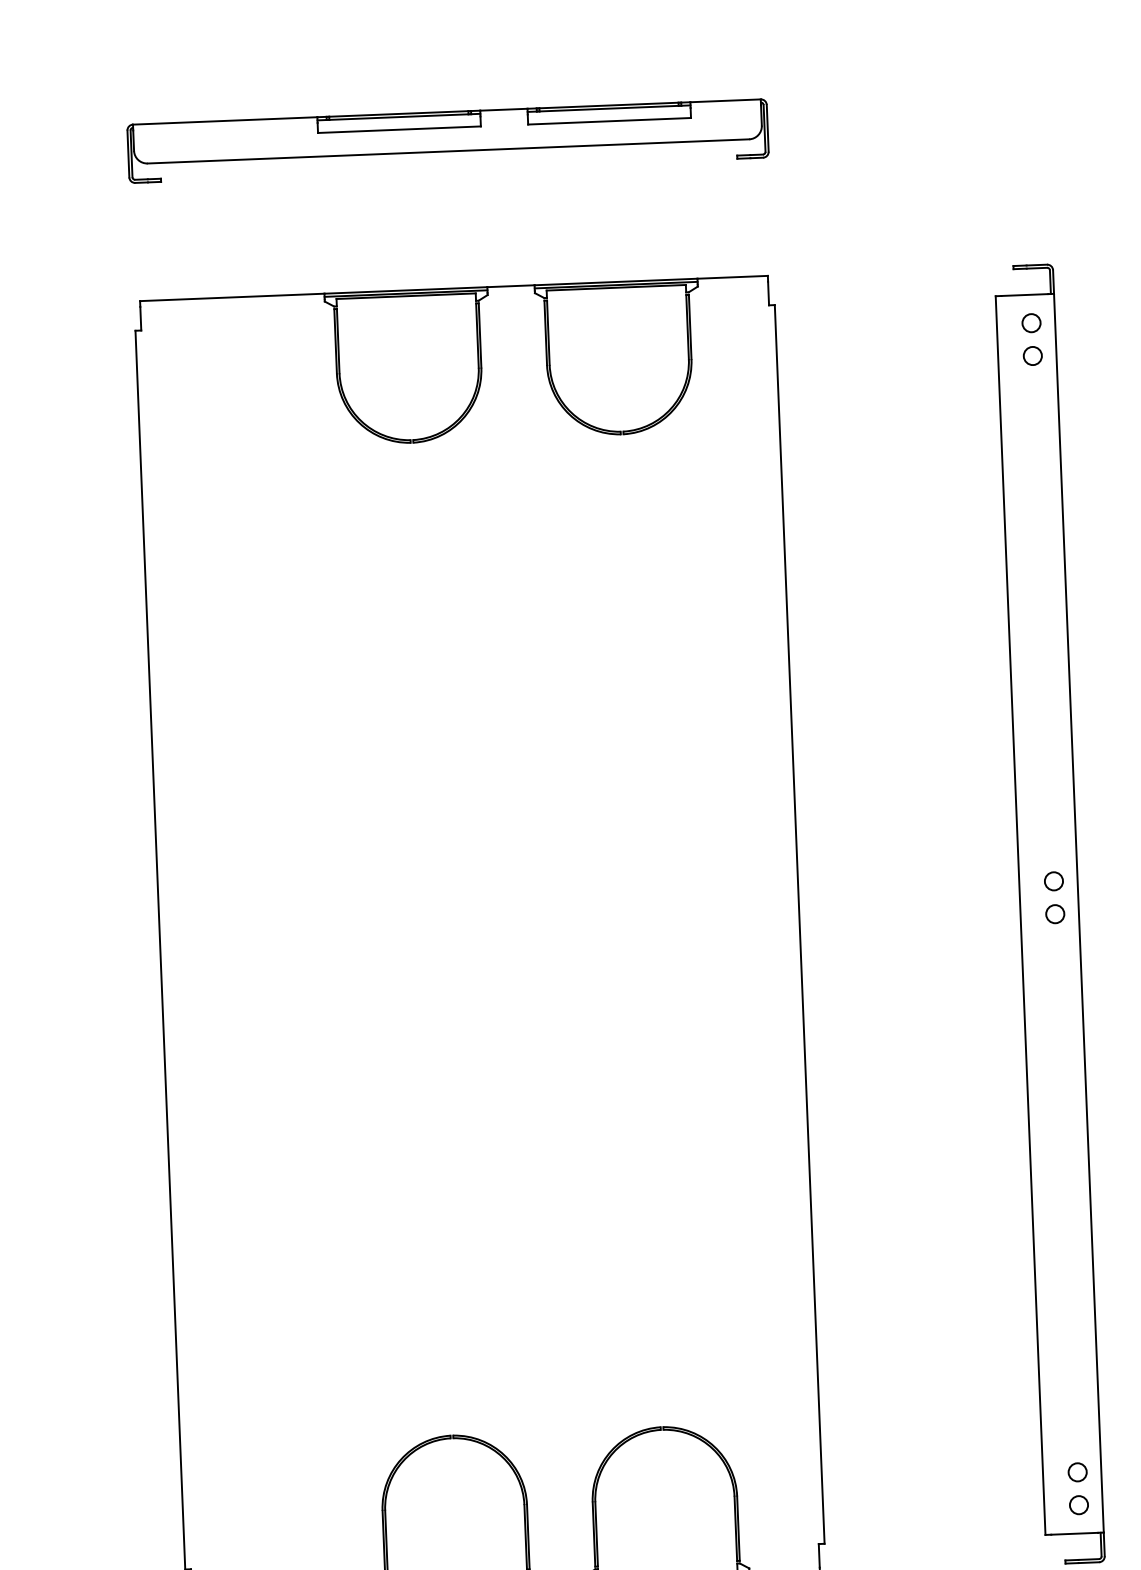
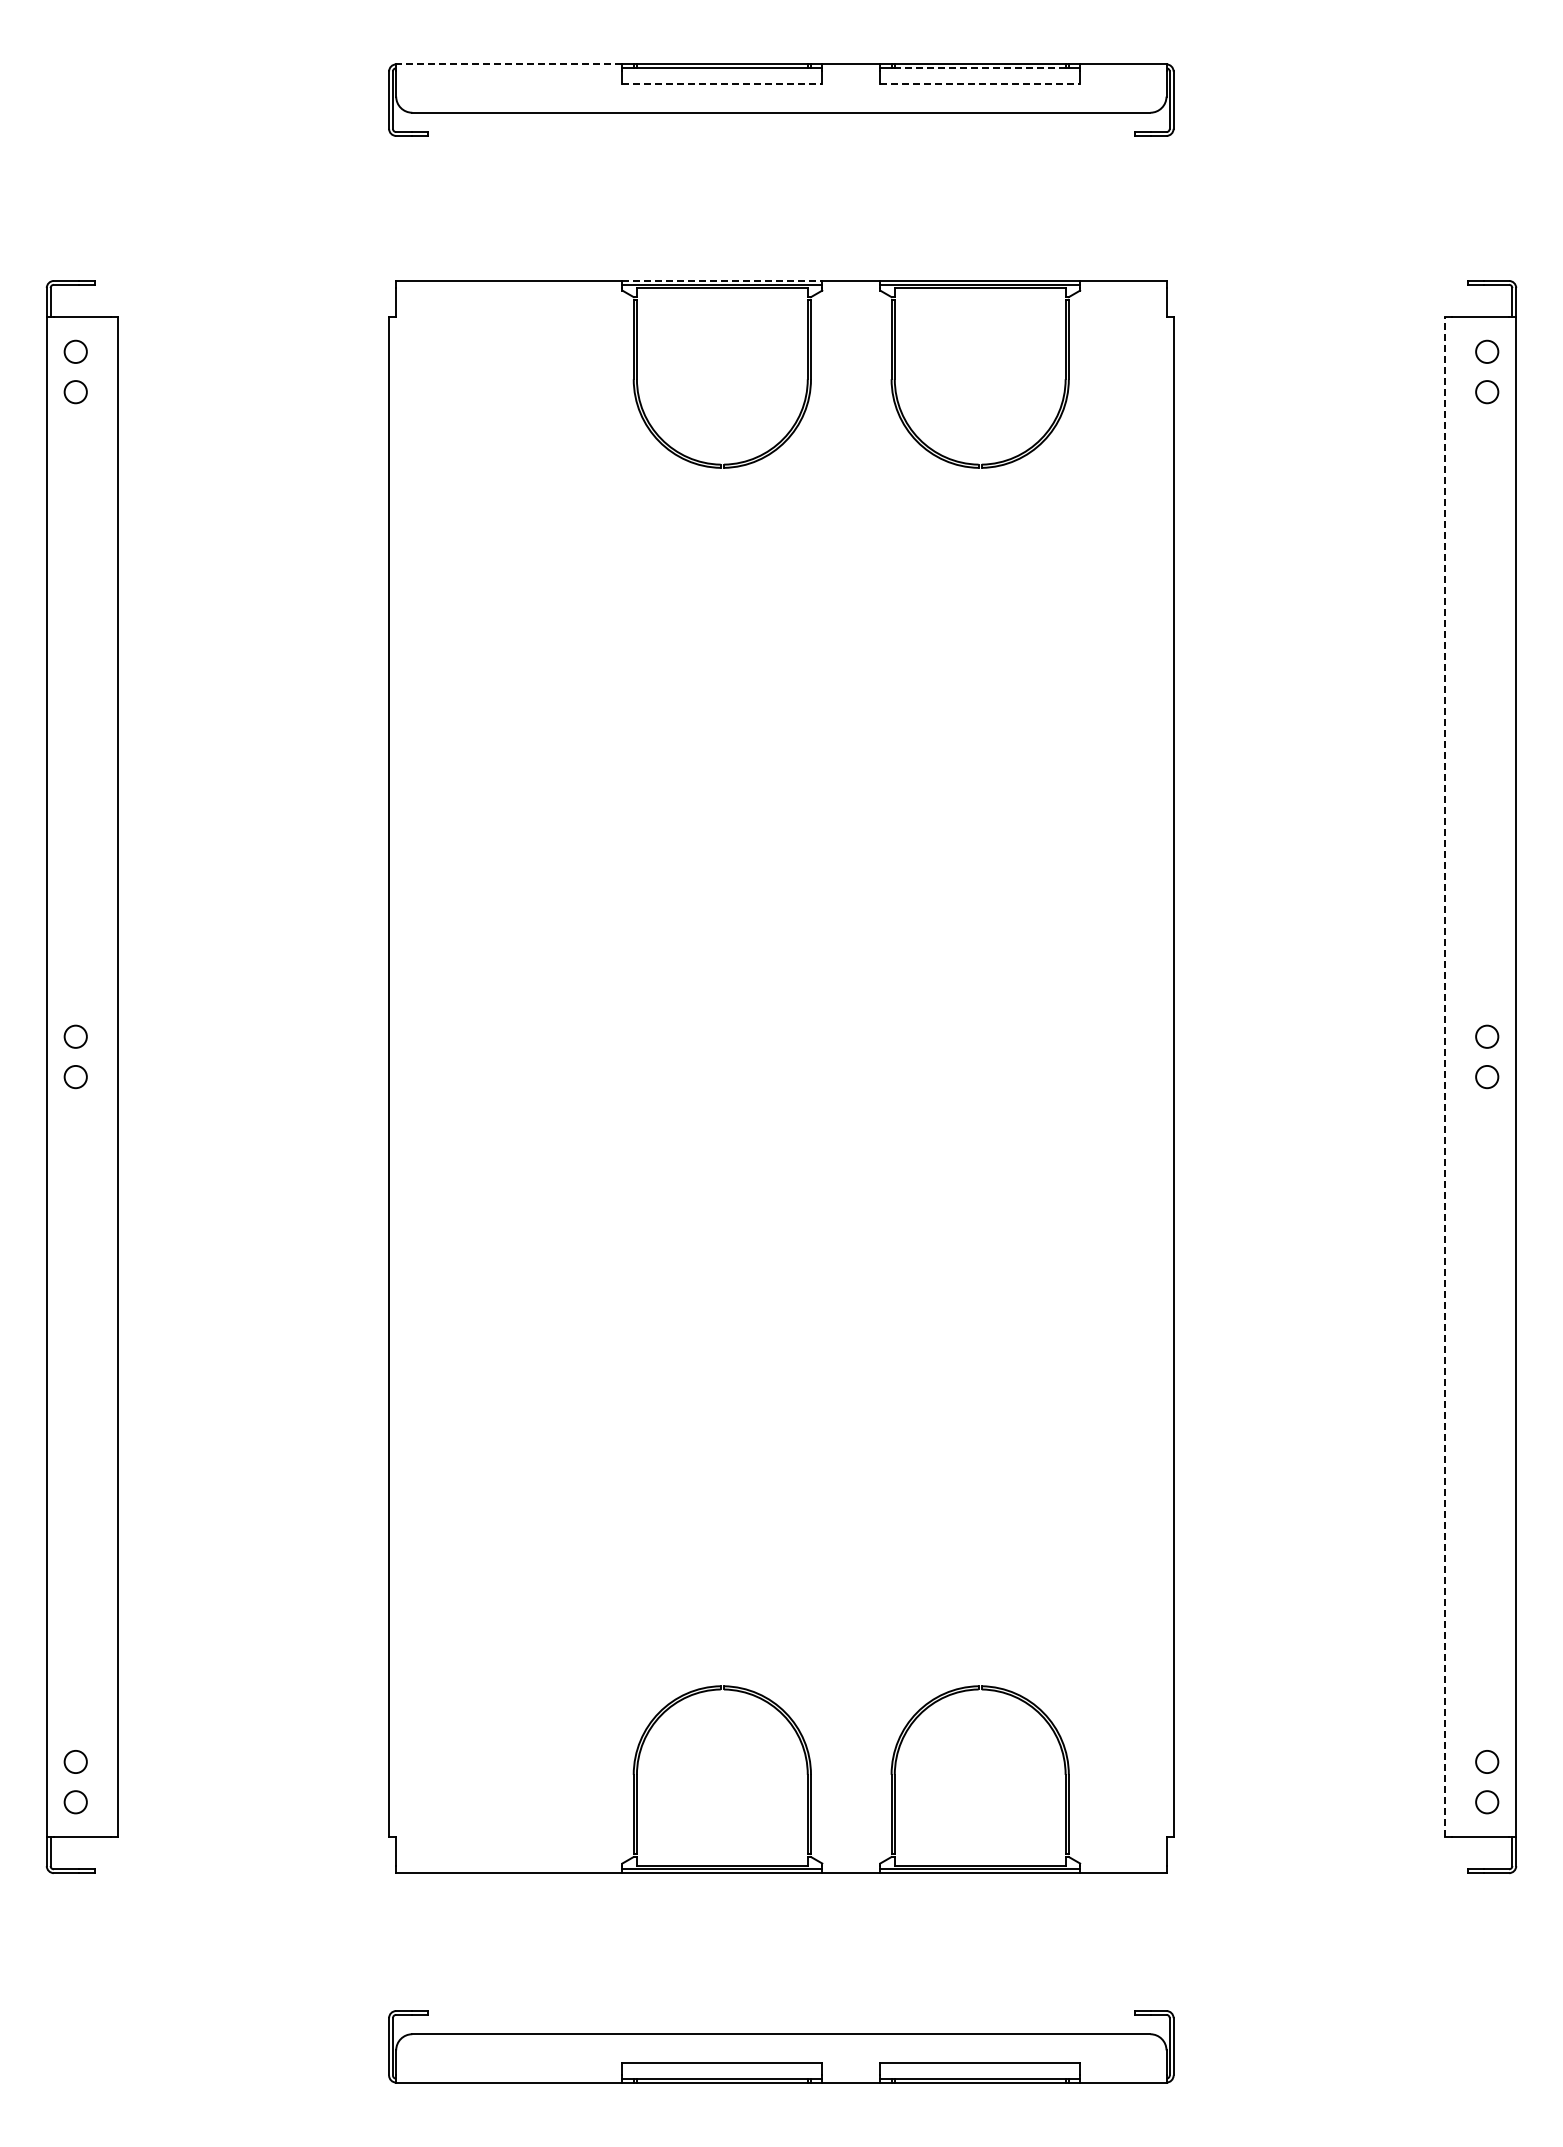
line: (608, 108) -> (979, 68), solid -> dashed
line: (224, 121) -> (508, 64), solid -> dashed
line: (609, 121) -> (980, 83), solid -> dashed
line: (399, 129) -> (722, 83), solid -> dashed
line: (406, 290) -> (722, 280), solid -> dashed
line: (1020, 915) -> (1444, 1076), solid -> dashed

